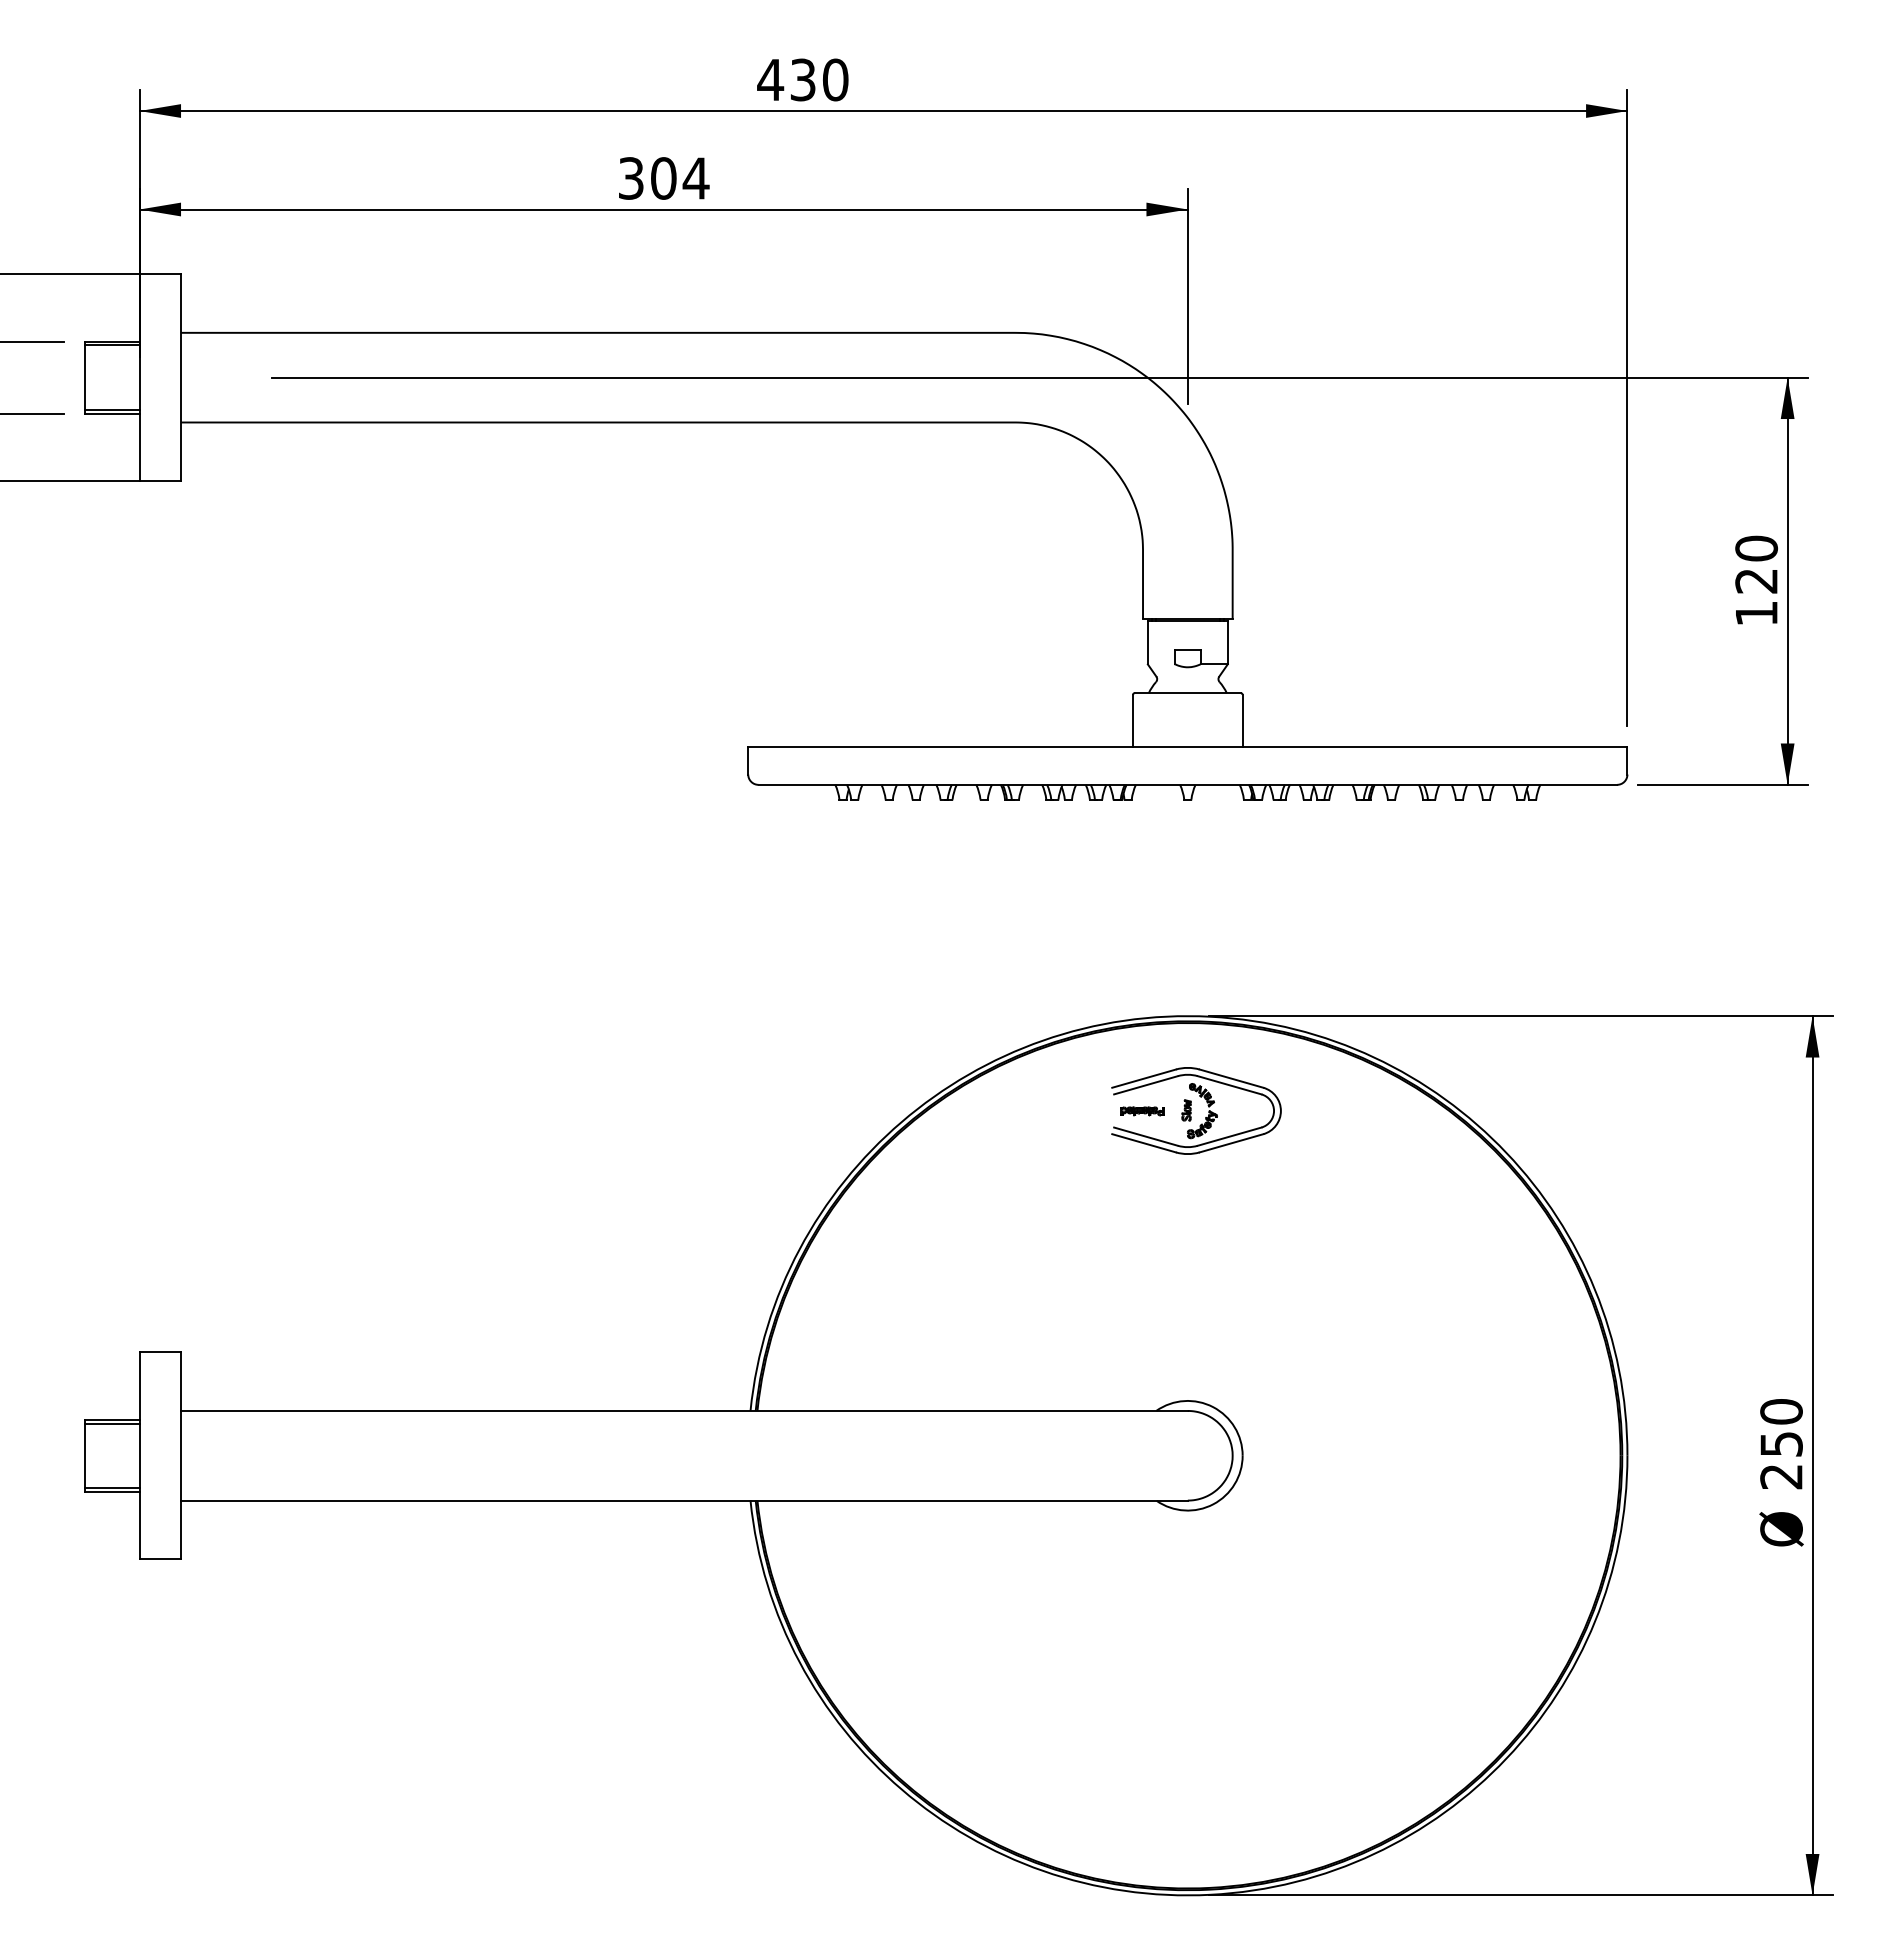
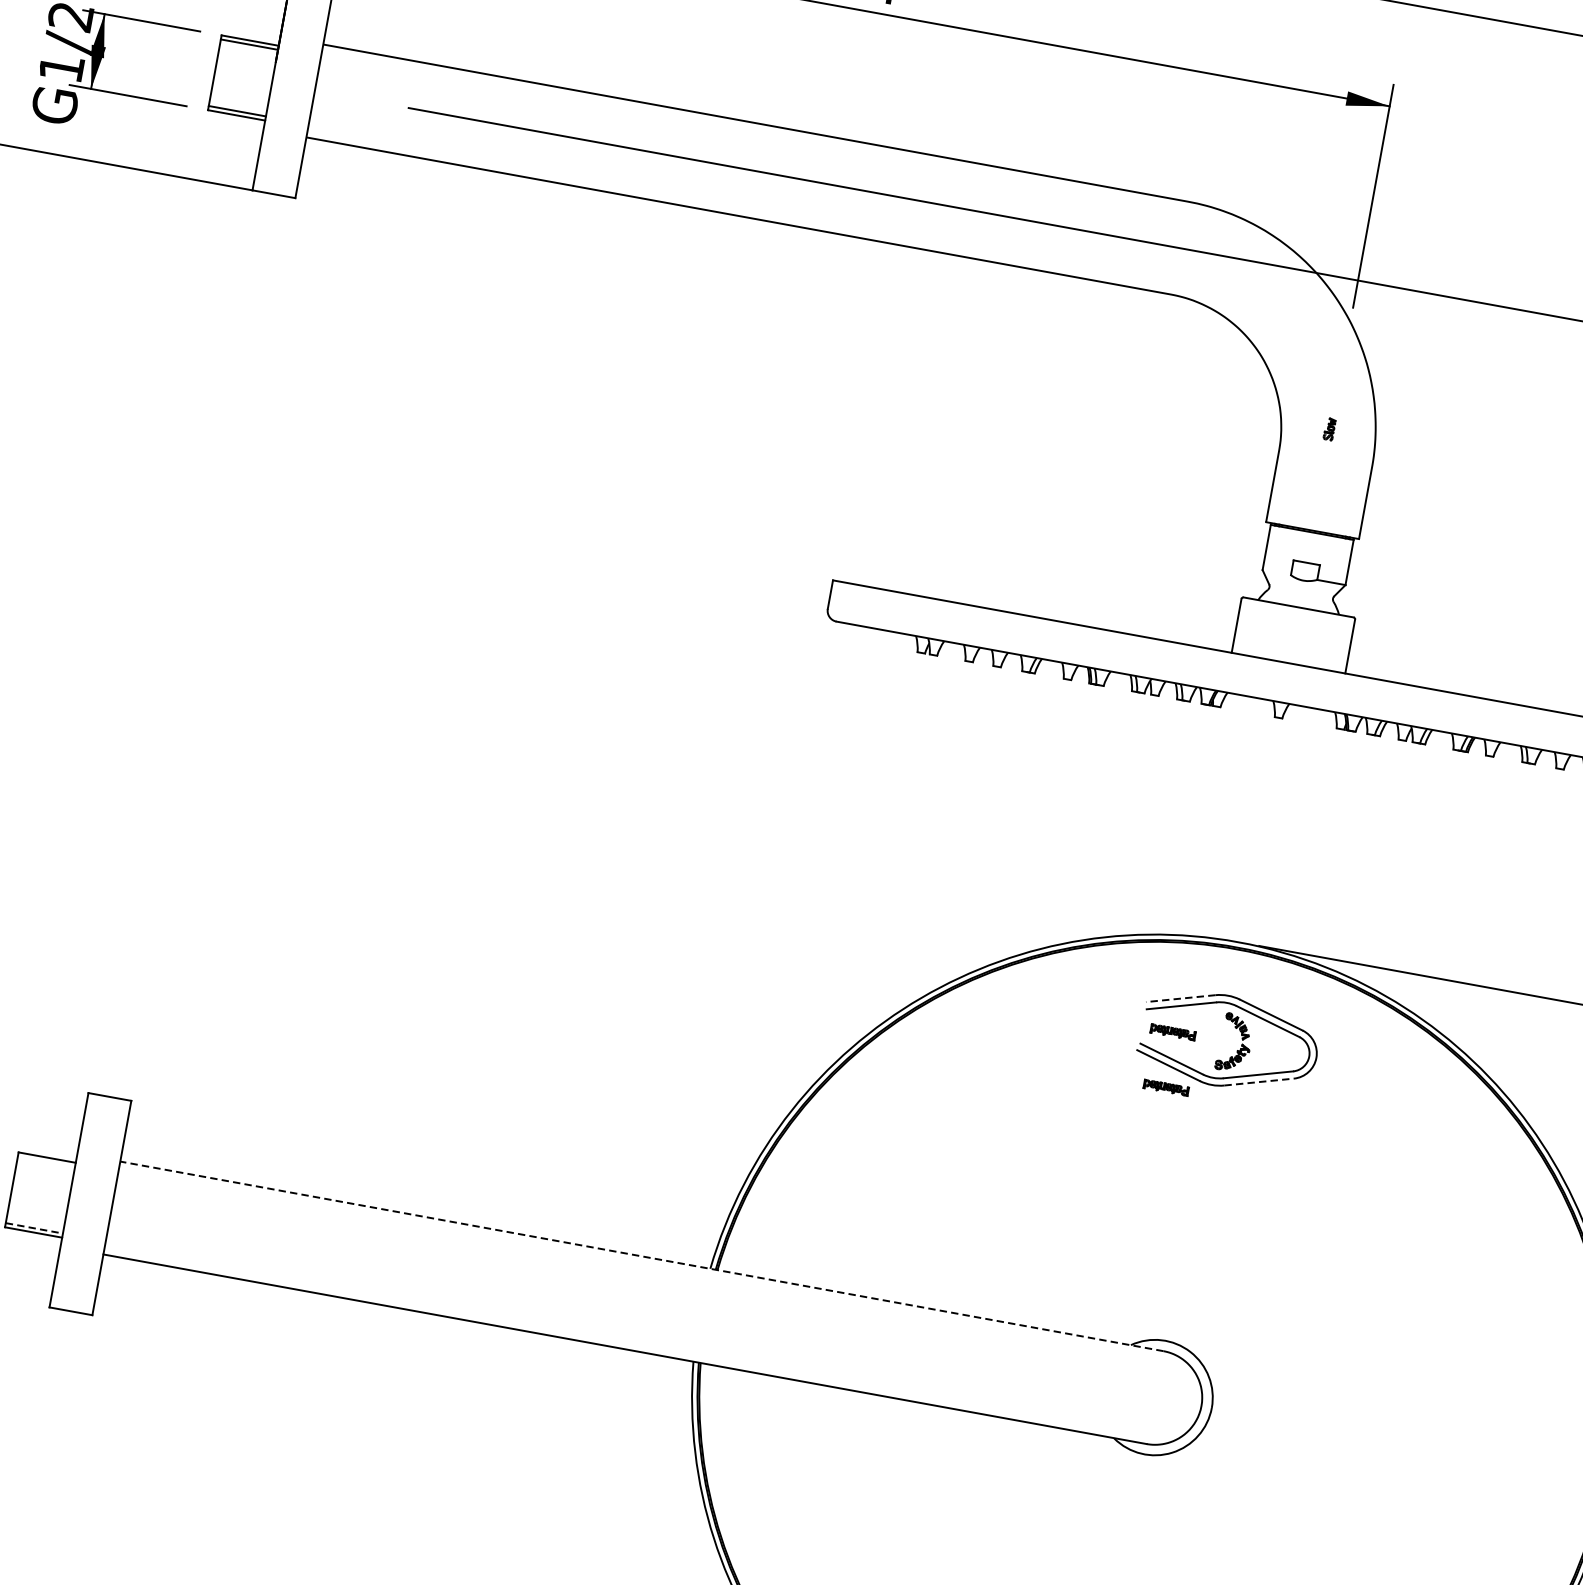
line: (1143, 1078) -> (1180, 998), solid -> dashed
part: (1186, 1110) -> (1329, 429), moved
line: (1232, 1143) -> (1260, 1082), solid -> dashed
part: (1145, 1164) -> (1166, 1087), added
line: (683, 1410) -> (641, 1255), solid -> dashed
line: (111, 1423) -> (45, 1161), removed
line: (112, 1487) -> (34, 1227), solid -> dashed

